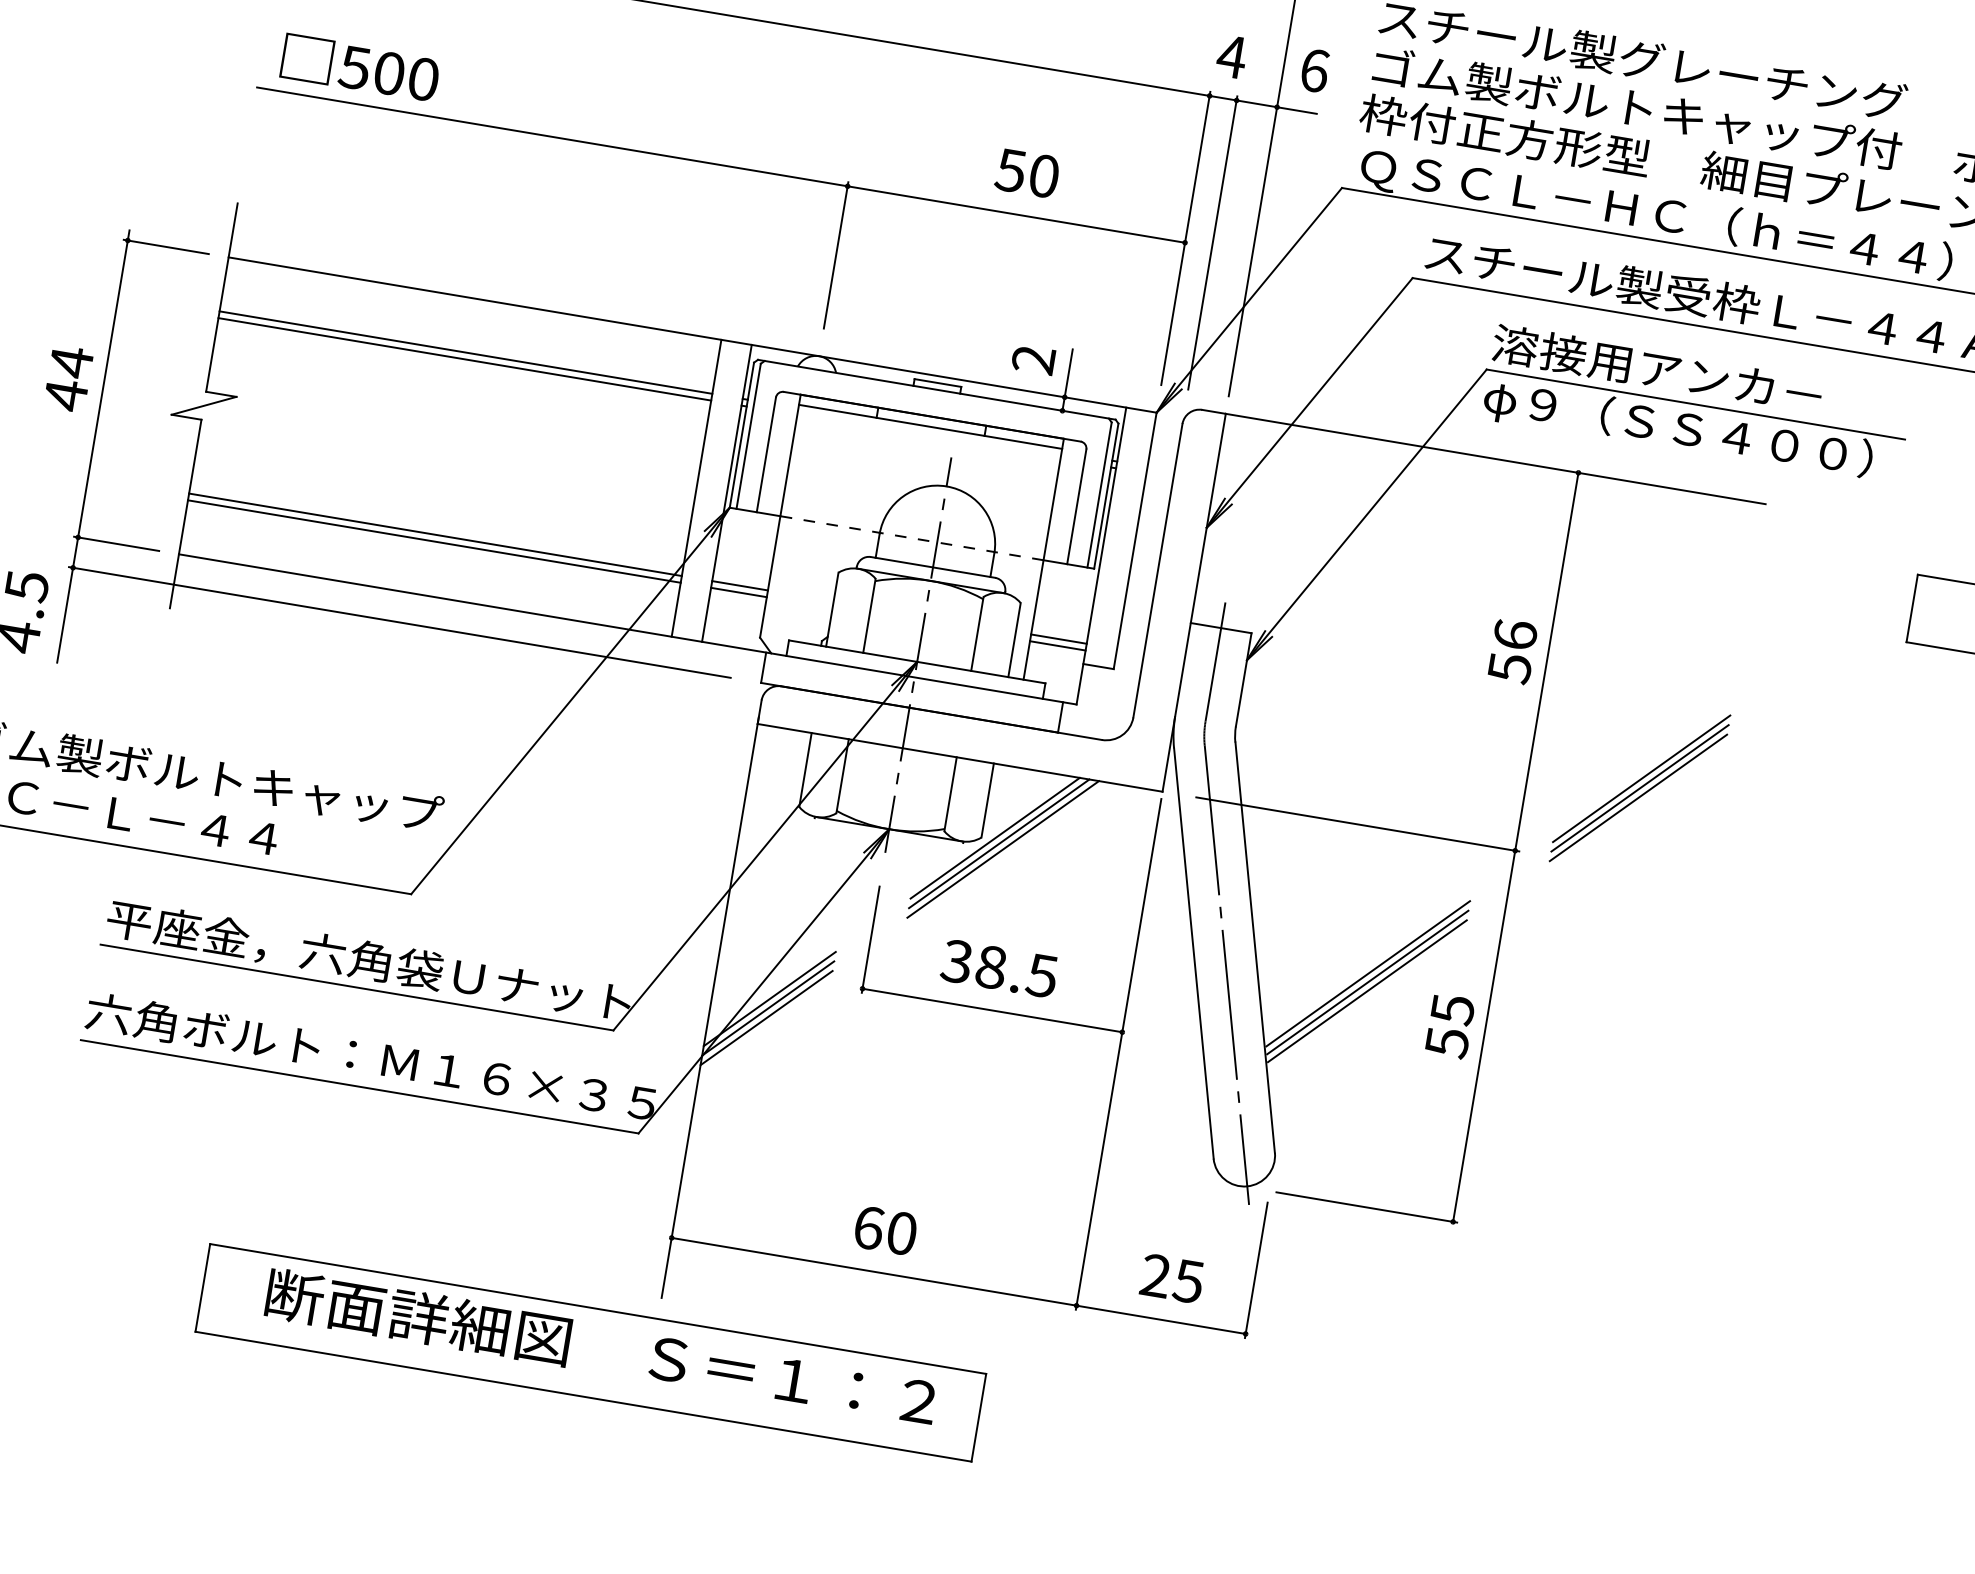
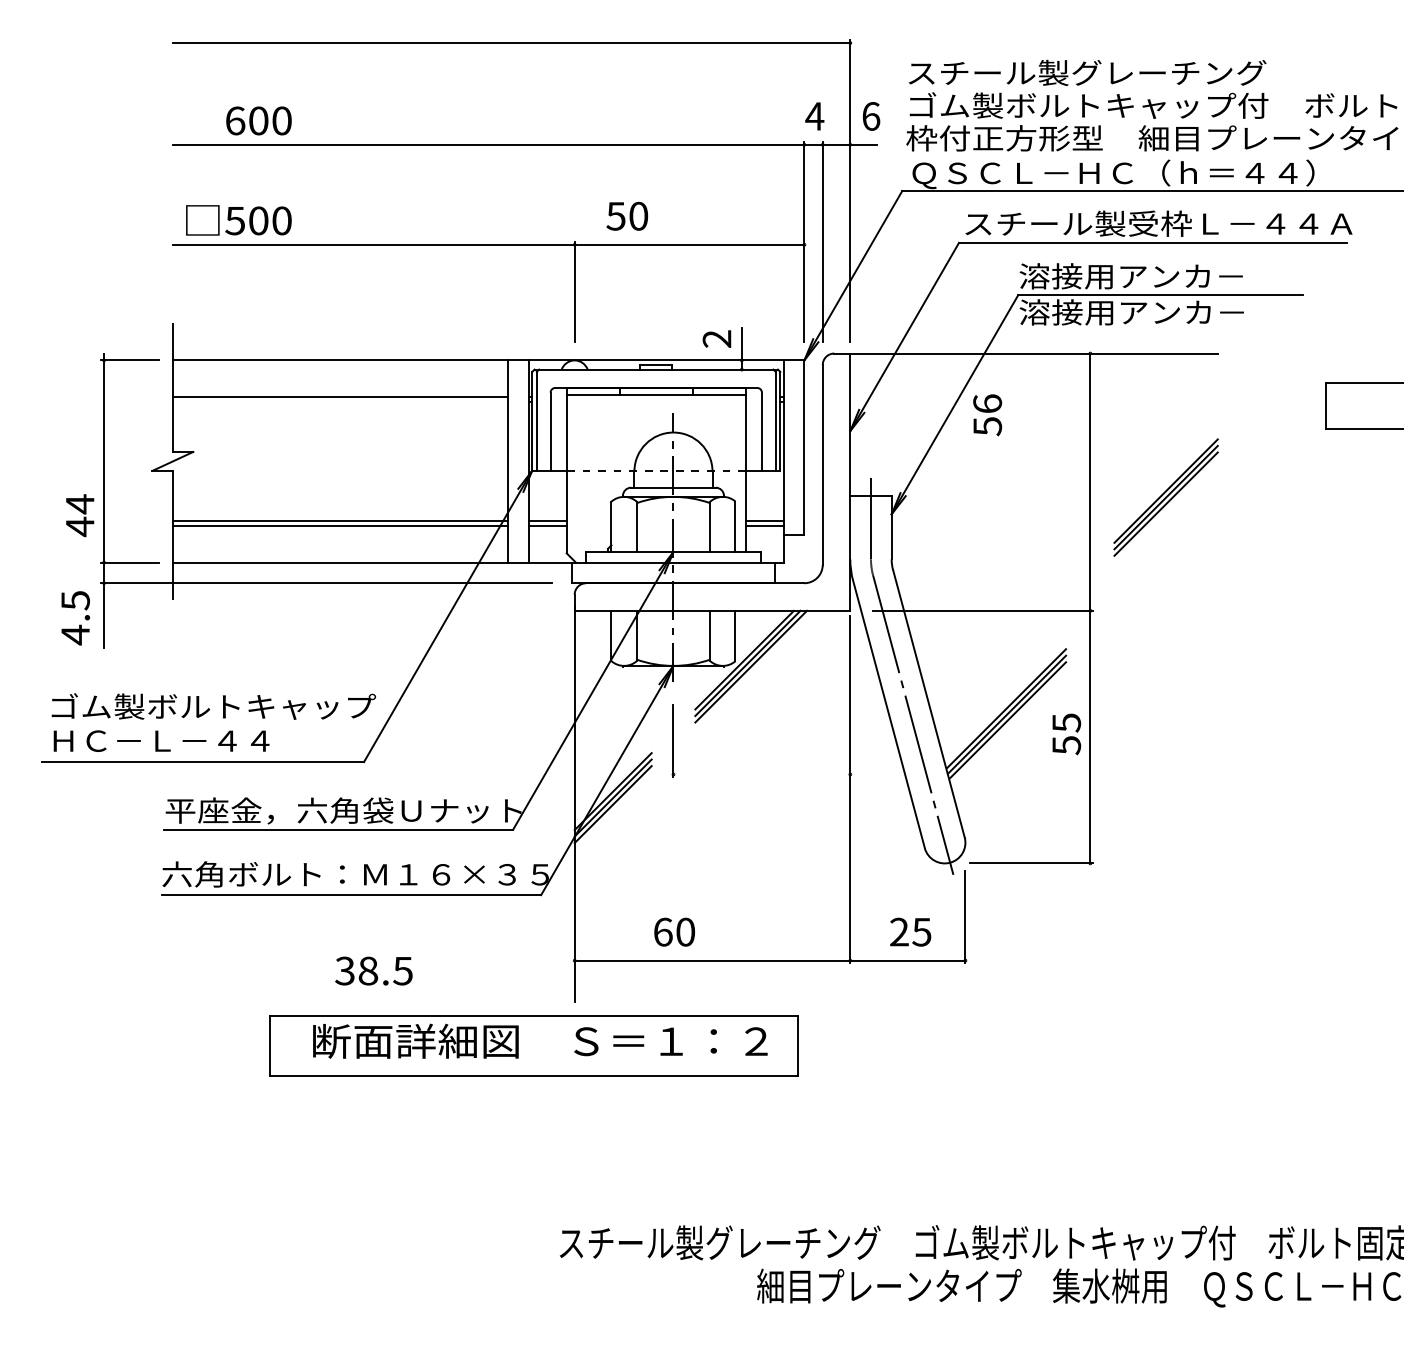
text: (1027, 172) -> (627, 215), moved
line: (465, 358) -> (340, 401), removed
text: (69, 378) -> (80, 515), moved
text: (1678, 429) -> (1151, 313), φ９（ＳＳ４００） -> 溶接用アンカ－
text: (1512, 652) -> (987, 415), moved
part: (1639, 787) -> (1165, 497), moved
text: (998, 967) -> (373, 970), moved
line: (991, 1010) -> (761, 774), removed
text: (885, 1229) -> (674, 931), moved

